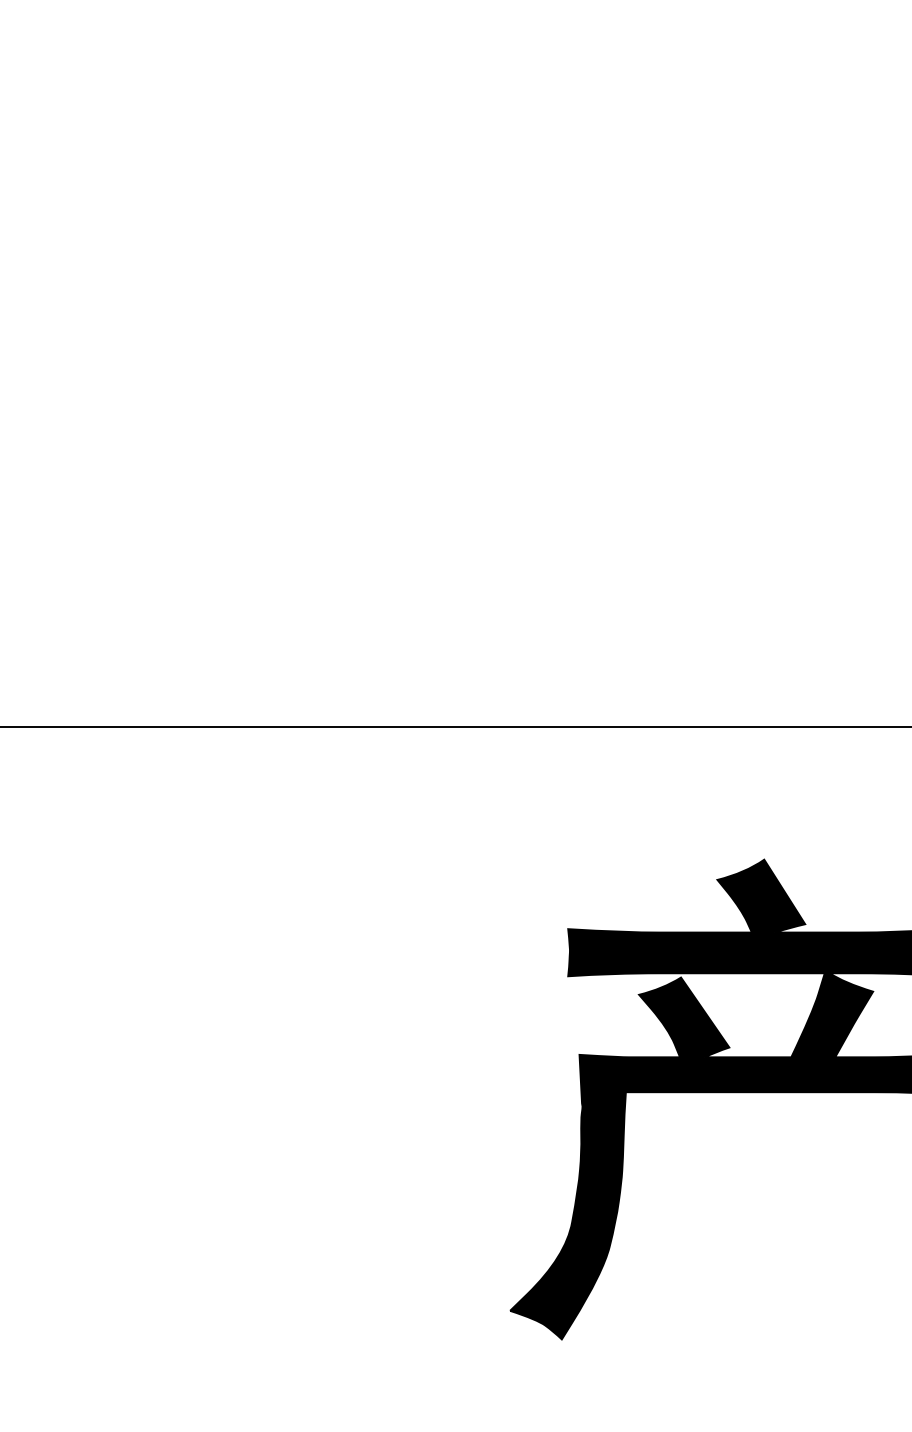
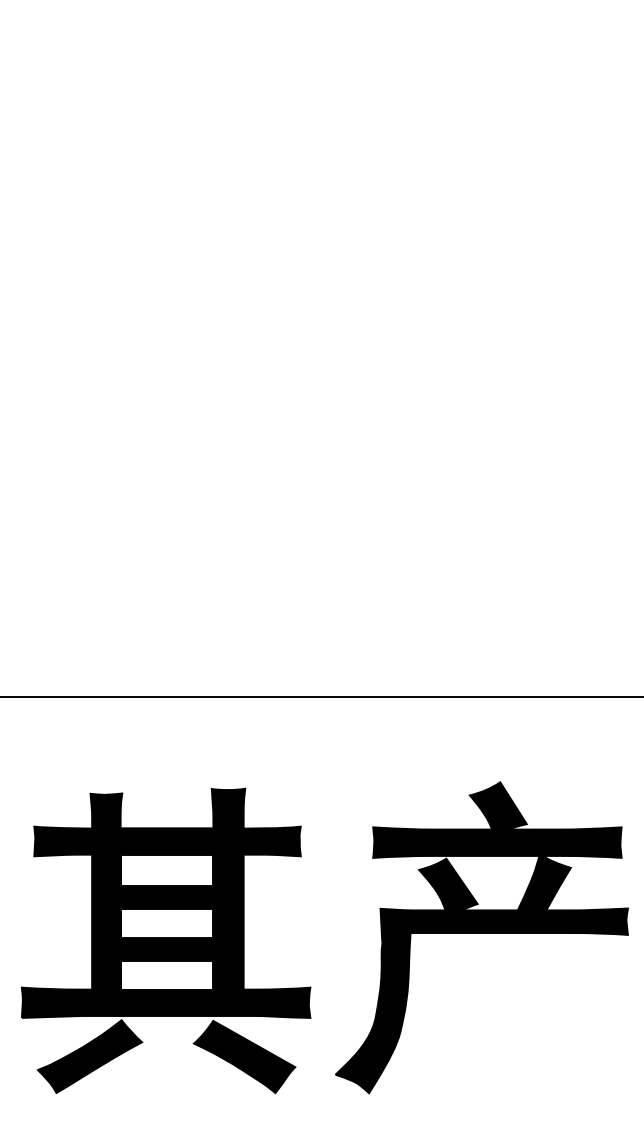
part: (249, 1103) -> (166, 940), added

